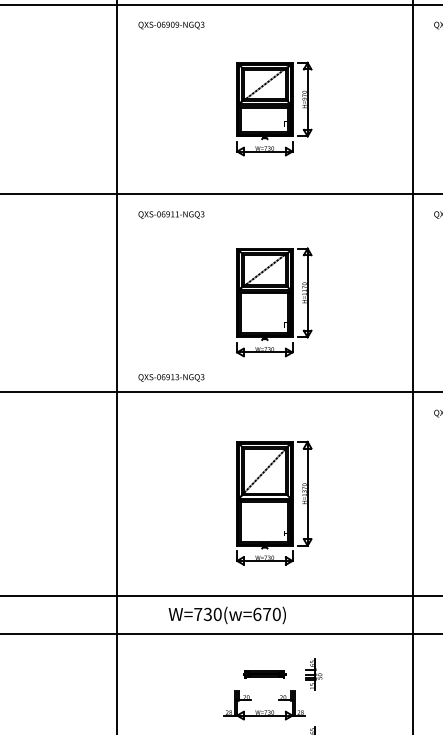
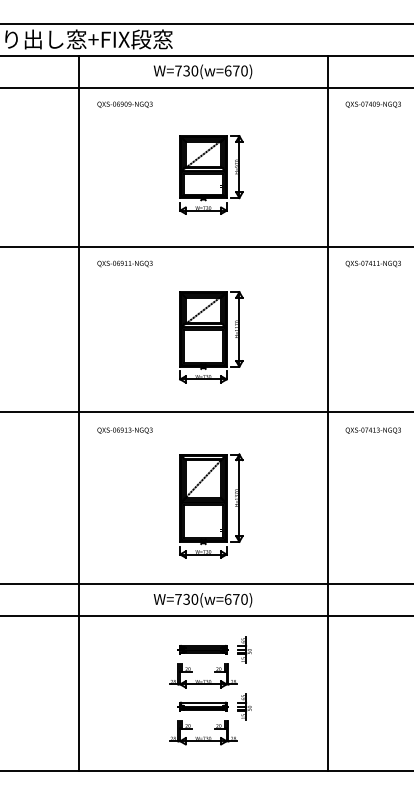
text: (170, 377) -> (124, 430), moved
text: (226, 615) -> (202, 600), moved
part: (263, 674) -> (202, 649), size x1.43

